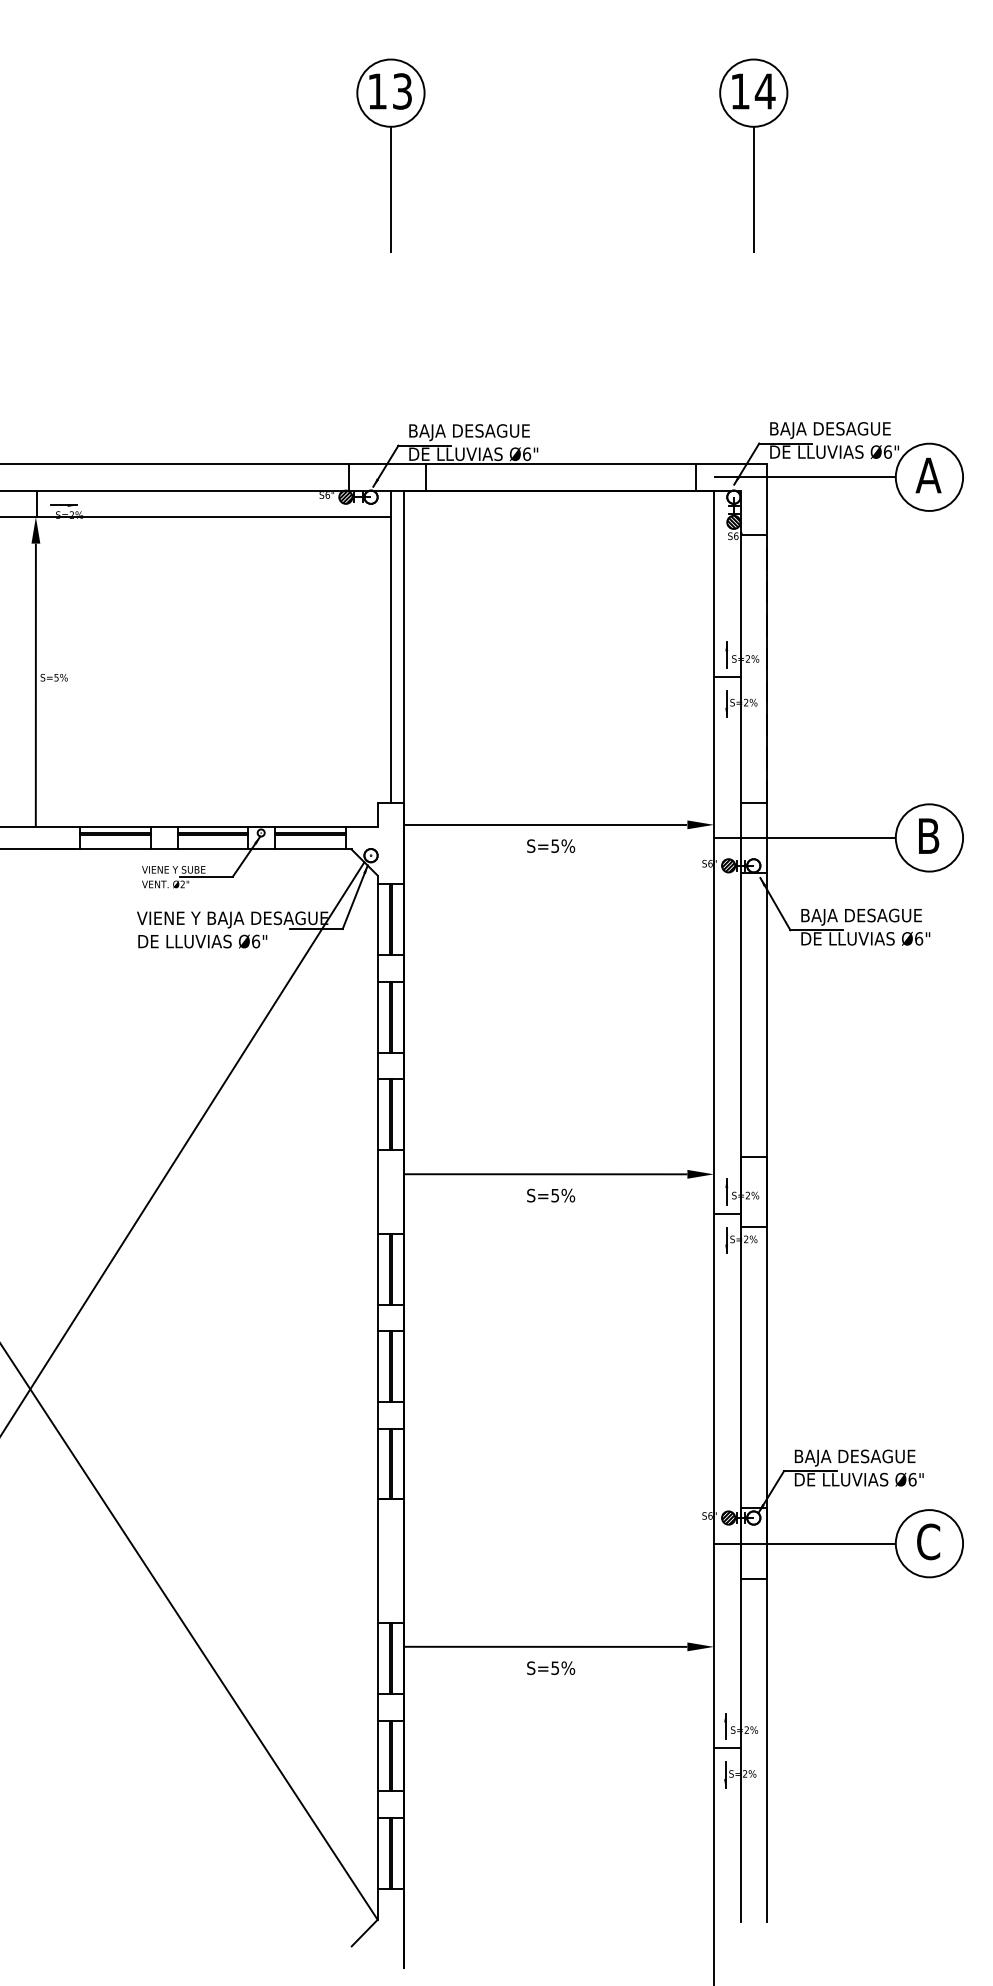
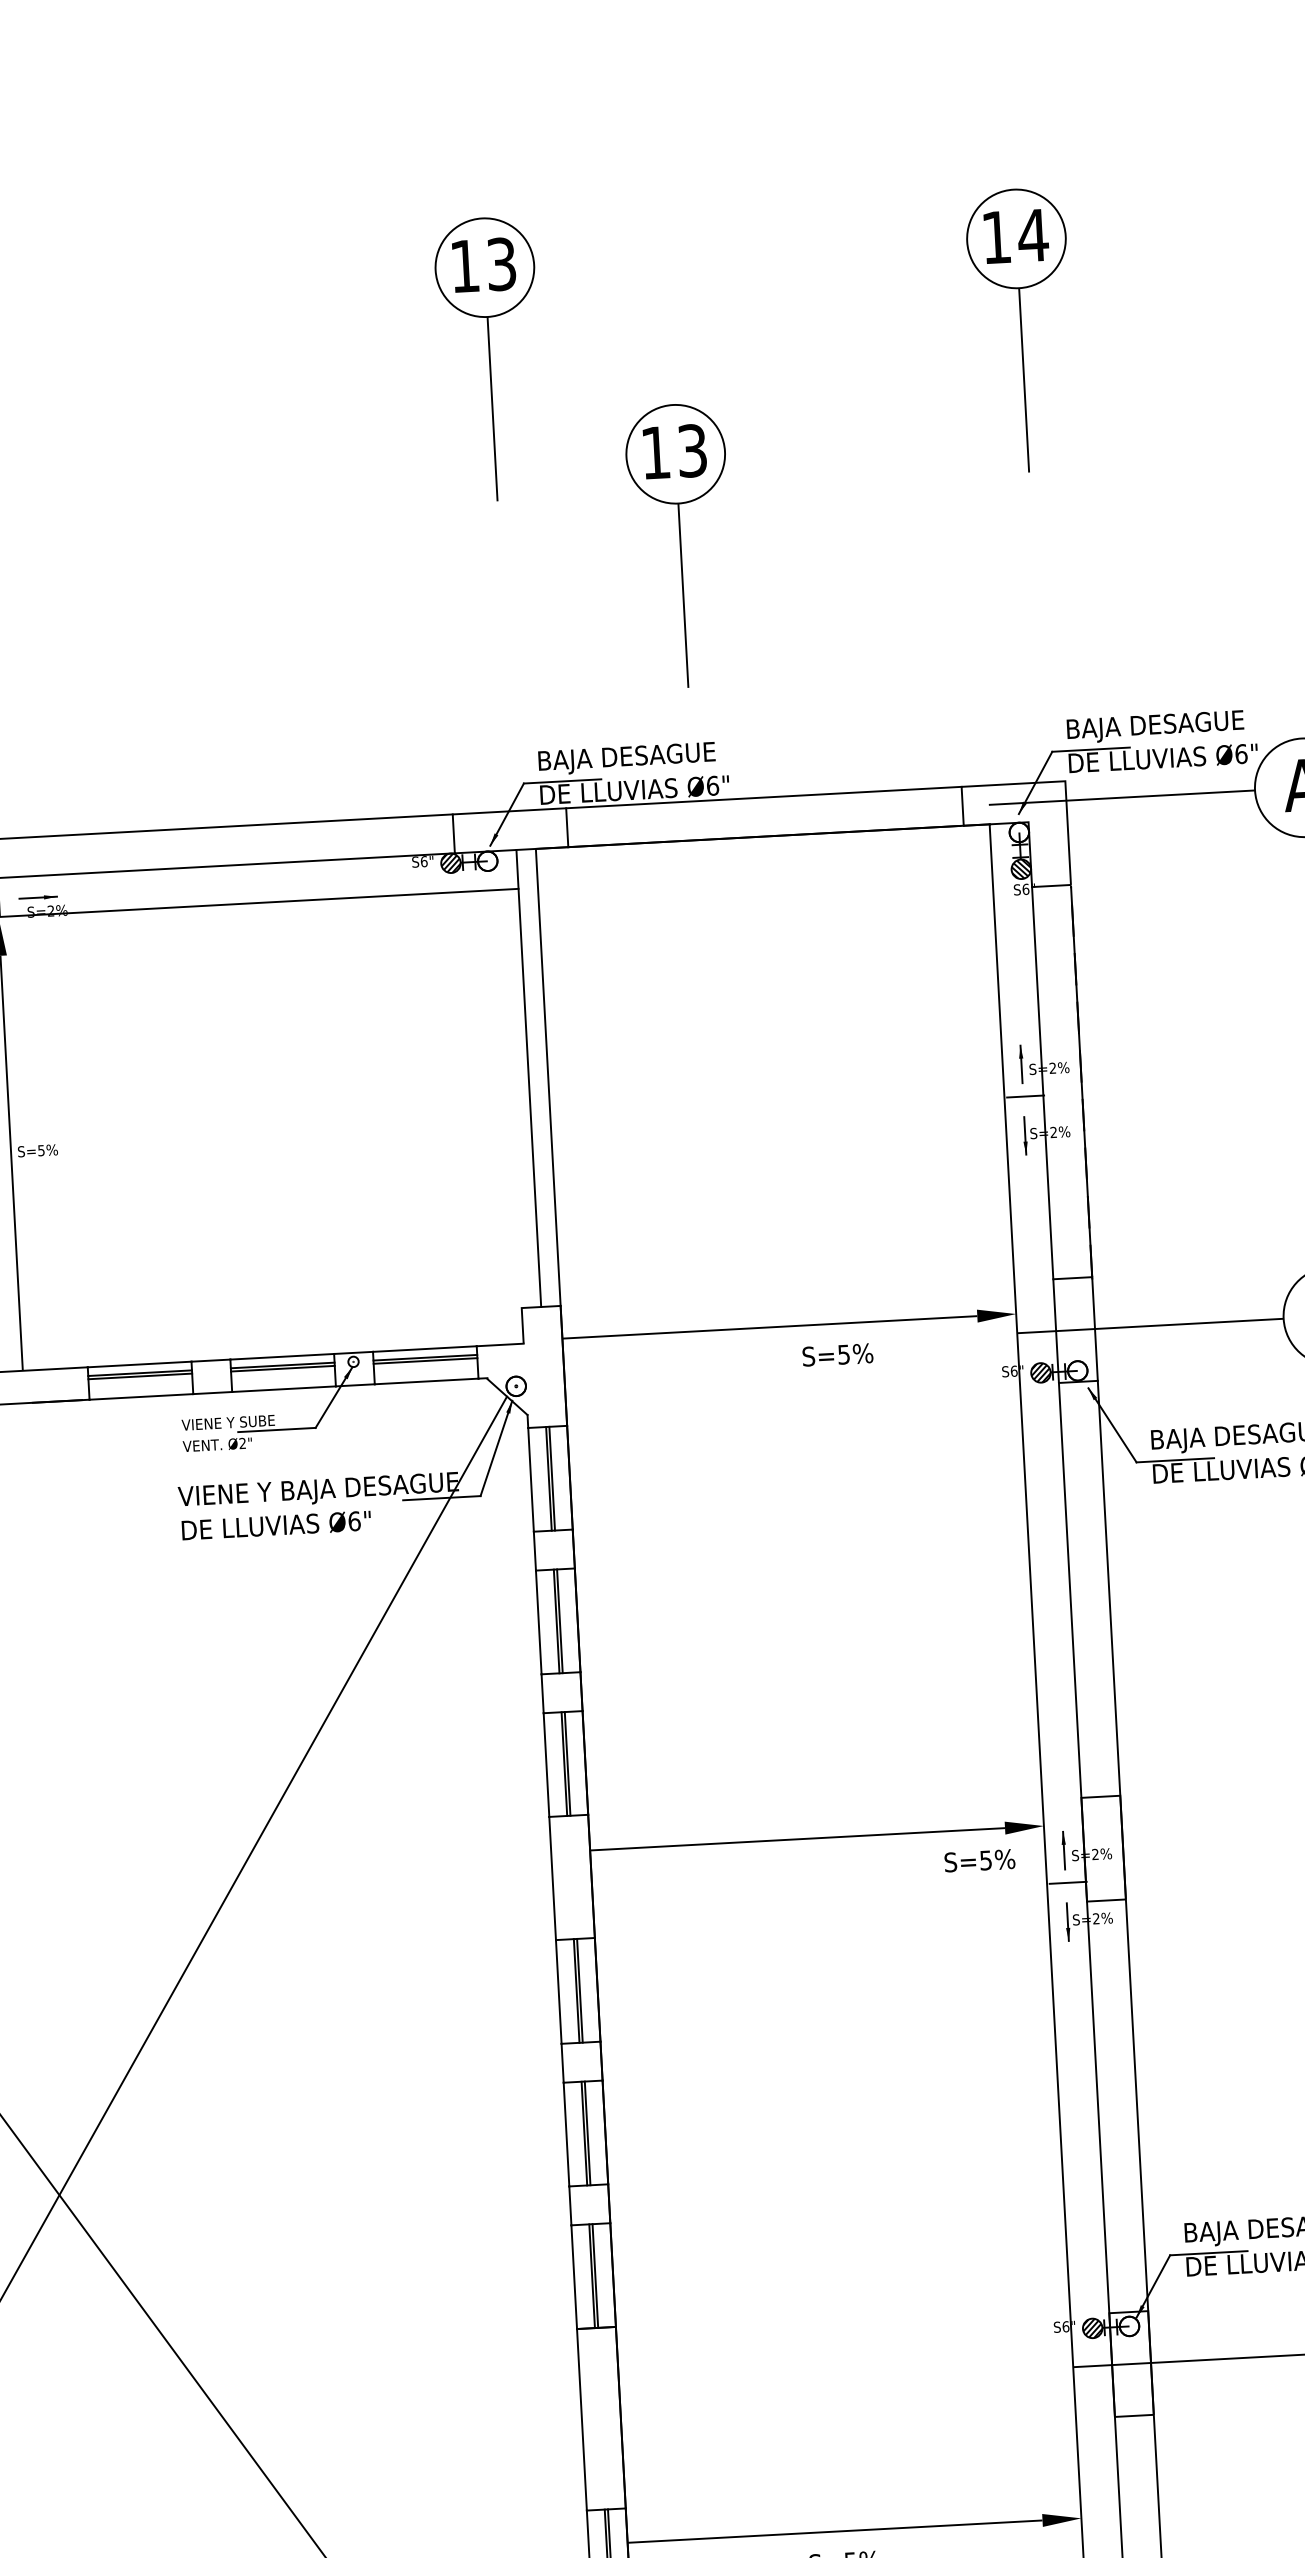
part: (513, 289) -> (680, 545), added
text: (551, 845) -> (838, 1353), moved
text: (551, 1195) -> (980, 1860), moved

